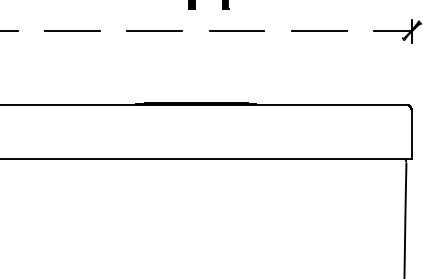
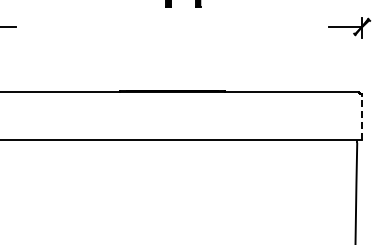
line: (72, 31) -> (63, 27), removed
line: (154, 31) -> (135, 27), removed
line: (237, 31) -> (208, 27), removed
line: (319, 31) -> (280, 27), removed
line: (412, 133) -> (362, 117), solid -> dashed

